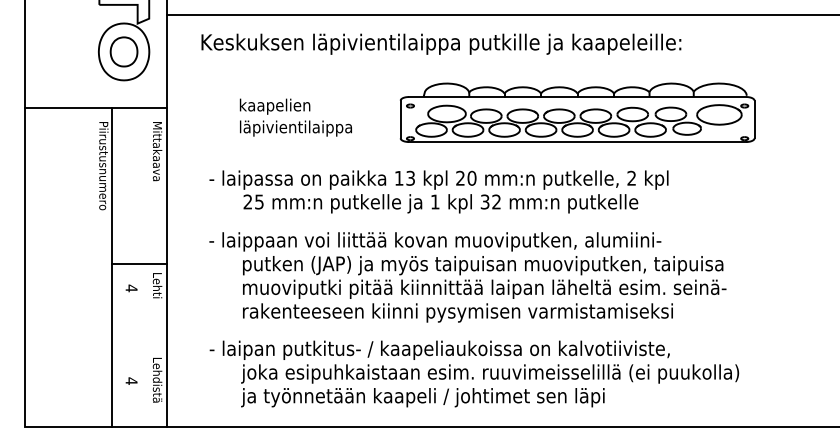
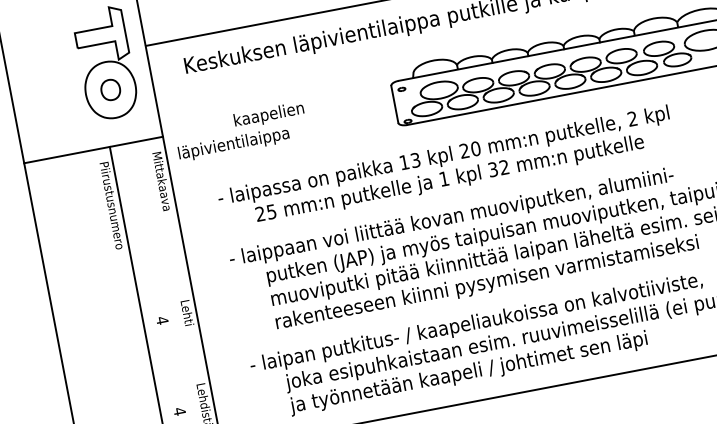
part: (123, 51) -> (110, 89), size x0.7
text: (295, 128) -> (233, 144), moved
line: (139, 264) -> (165, 295), removed

